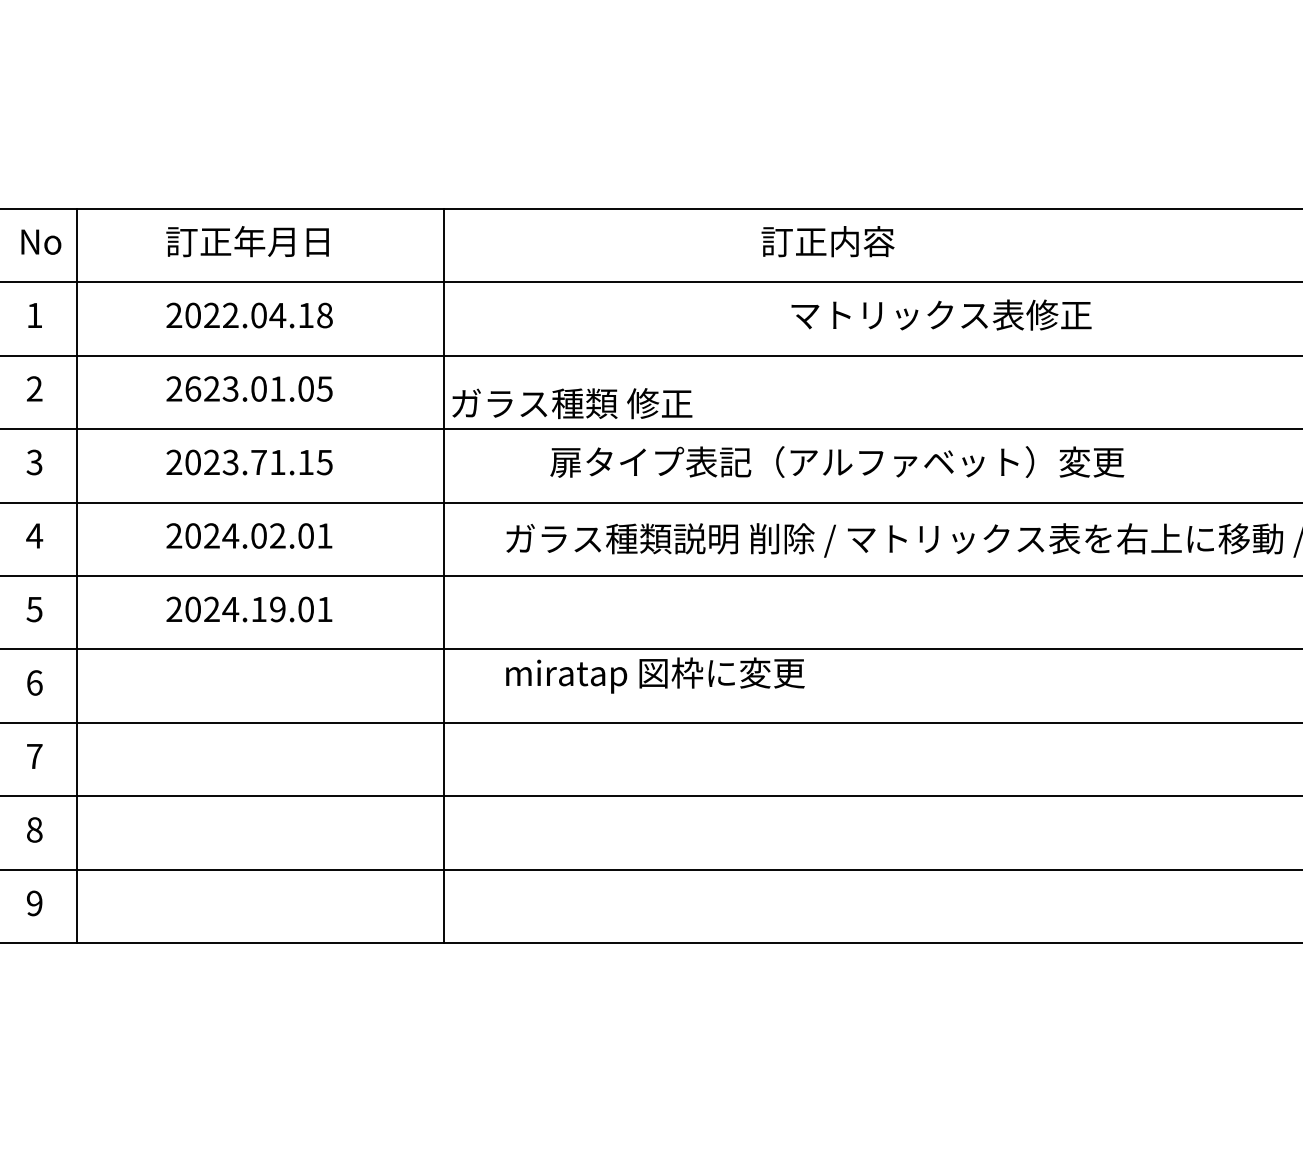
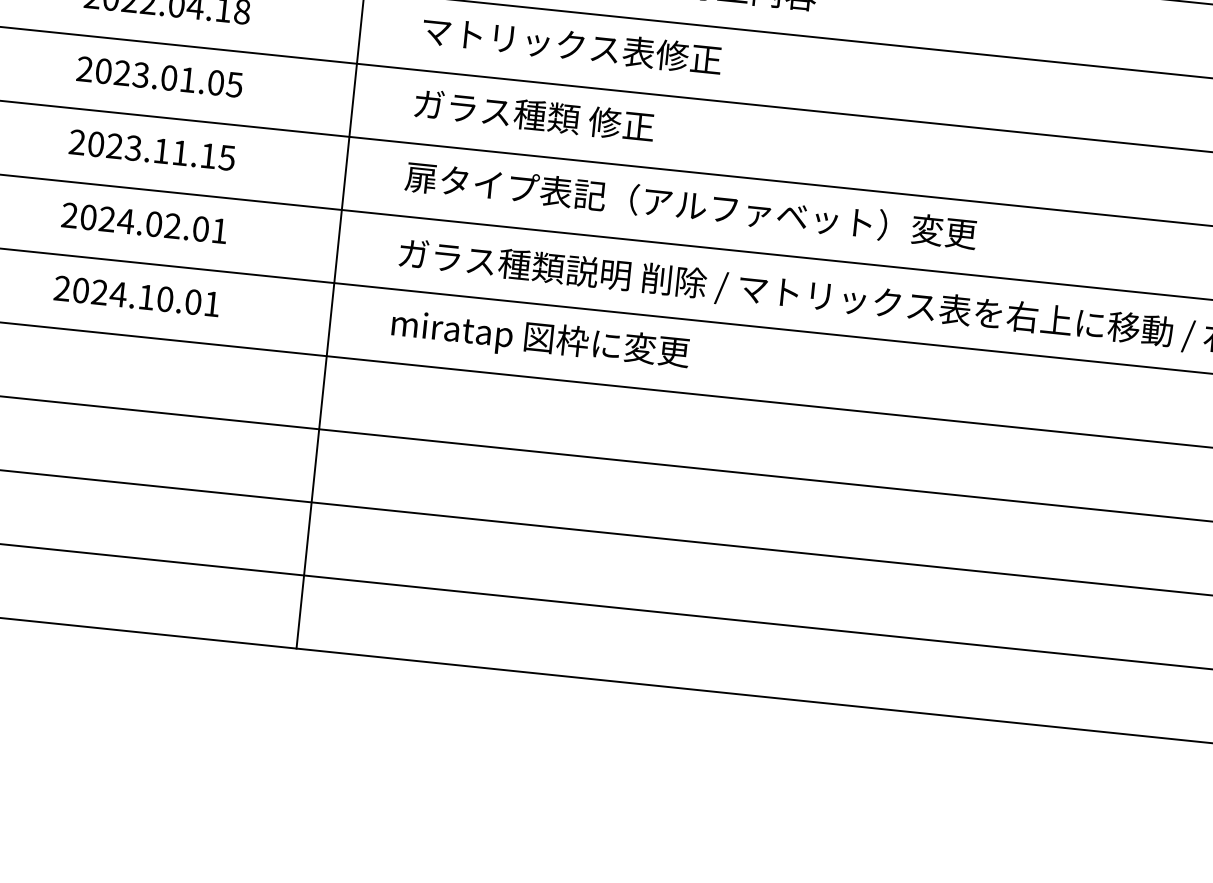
text: (941, 314) -> (572, 44), moved
text: (193, 388) -> (104, 70), 2623.01.05 -> 2023.01.05
text: (572, 403) -> (534, 115), moved
text: (837, 461) -> (691, 204), moved
text: (258, 462) -> (161, 151), 2023.71.15 -> 2023.11.15
text: (277, 609) -> (164, 299), 2024.19.01 -> 2024.10.01
text: (655, 675) -> (540, 340), moved

